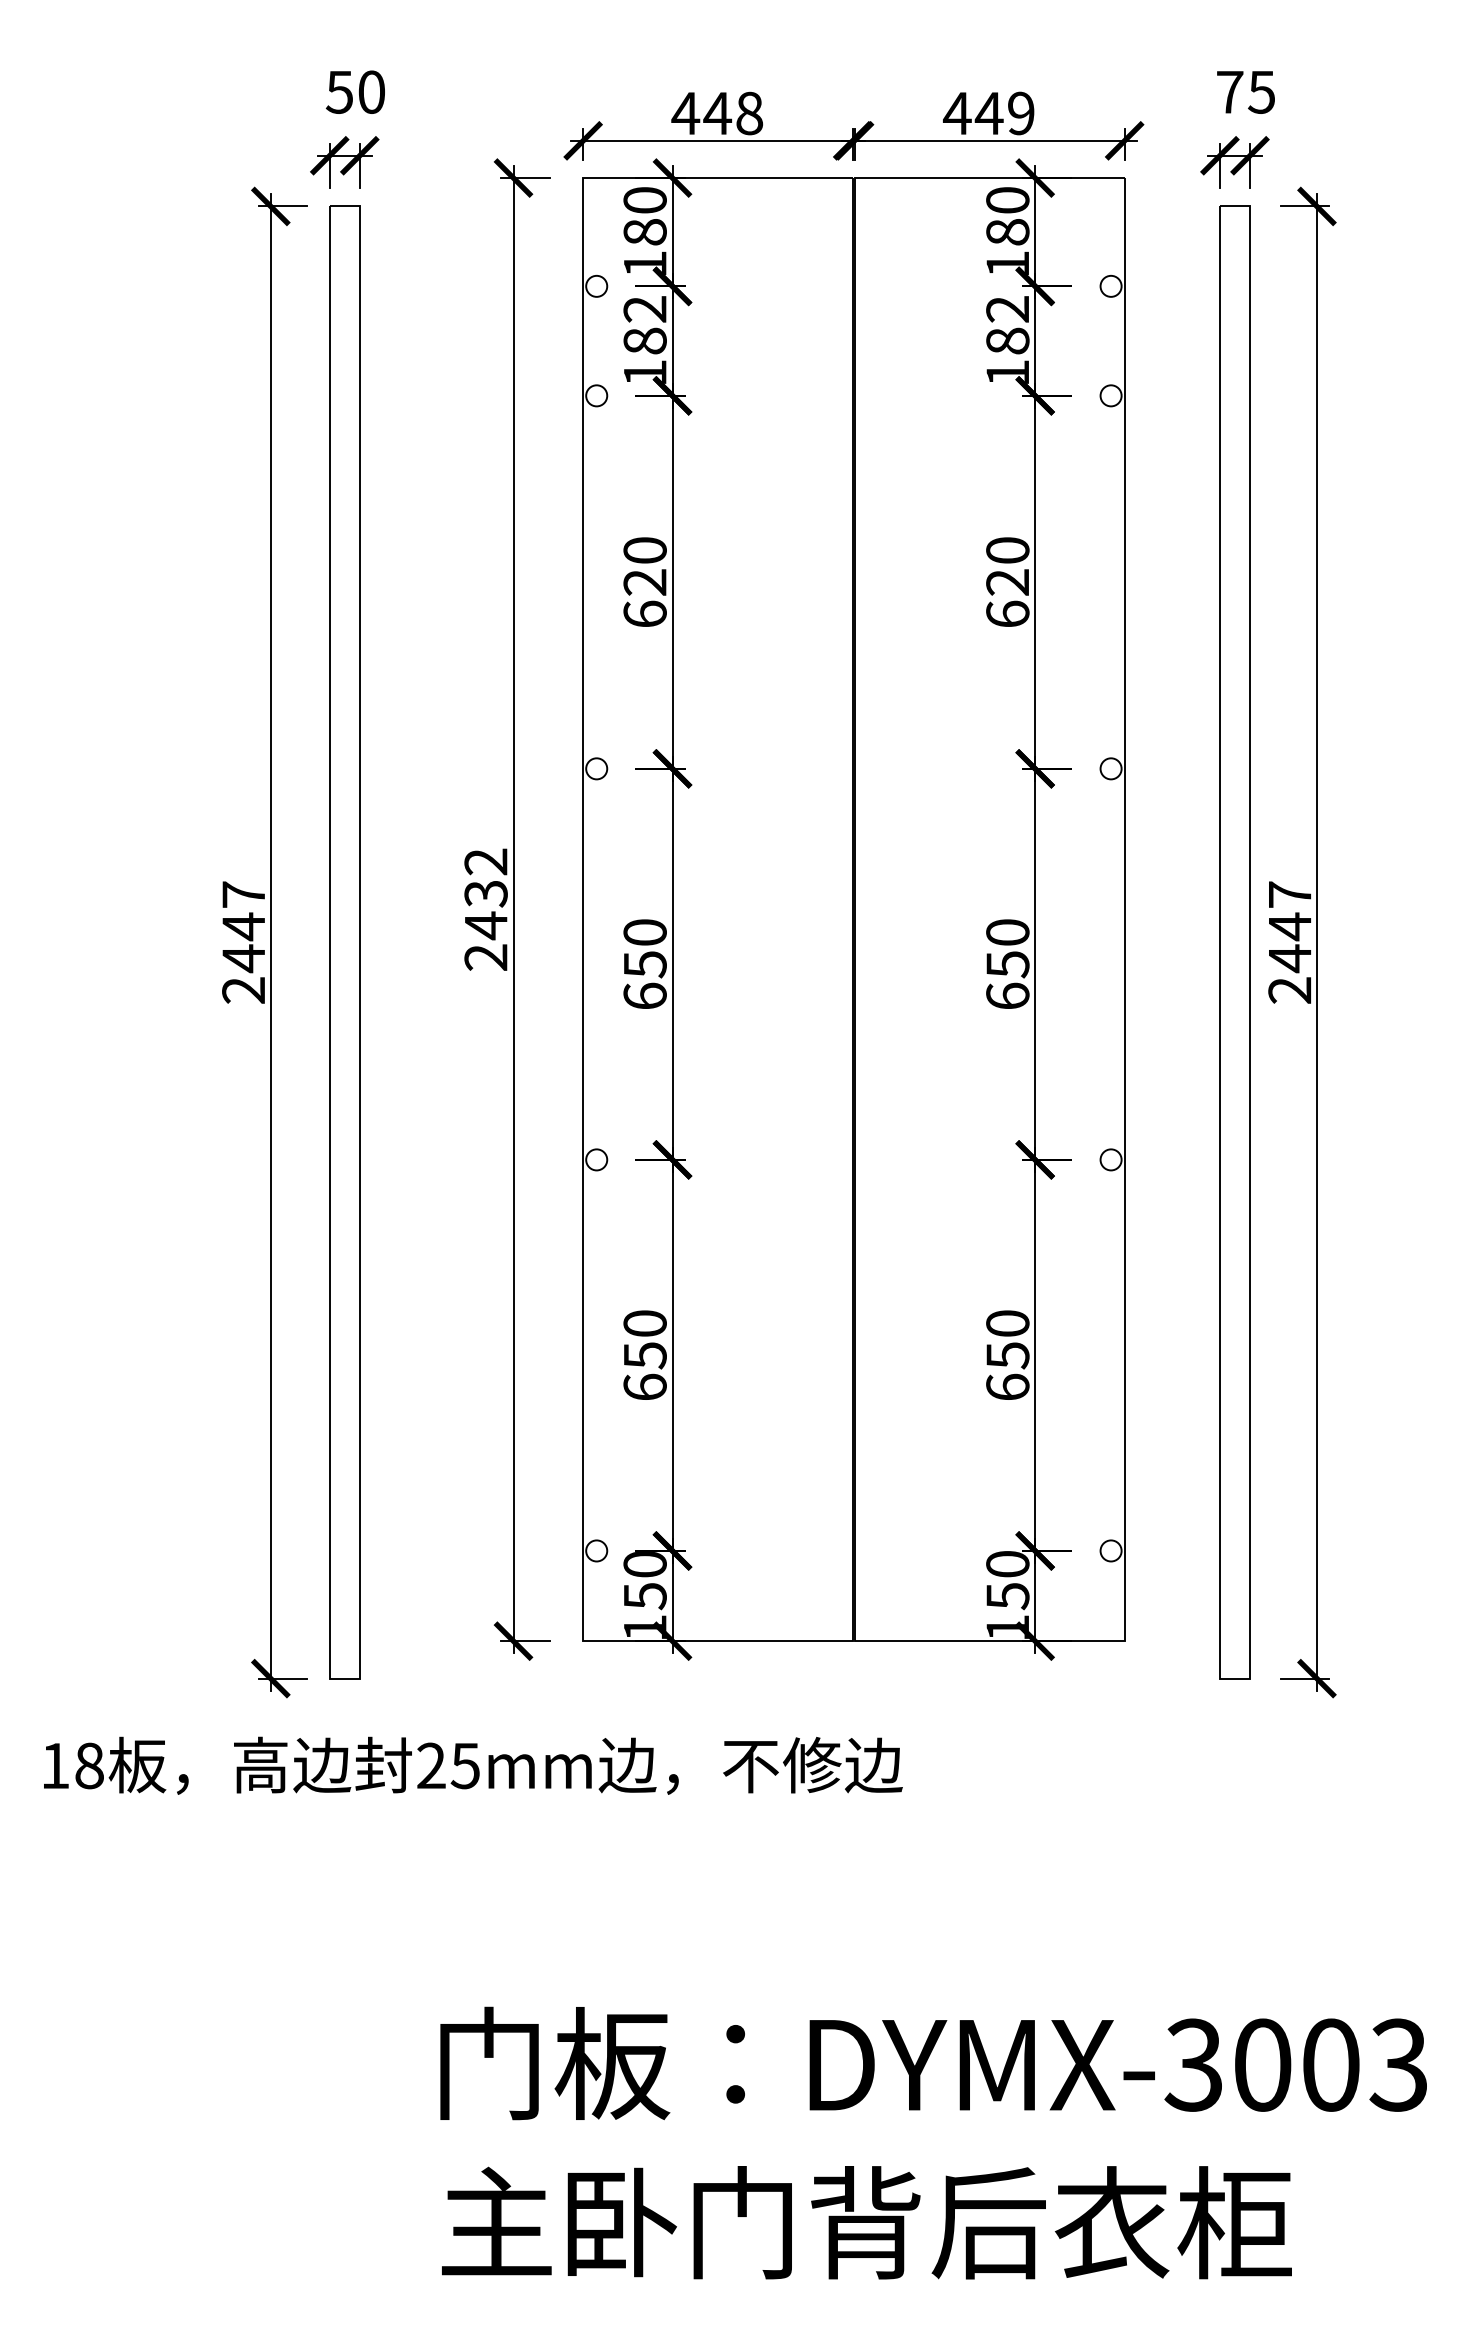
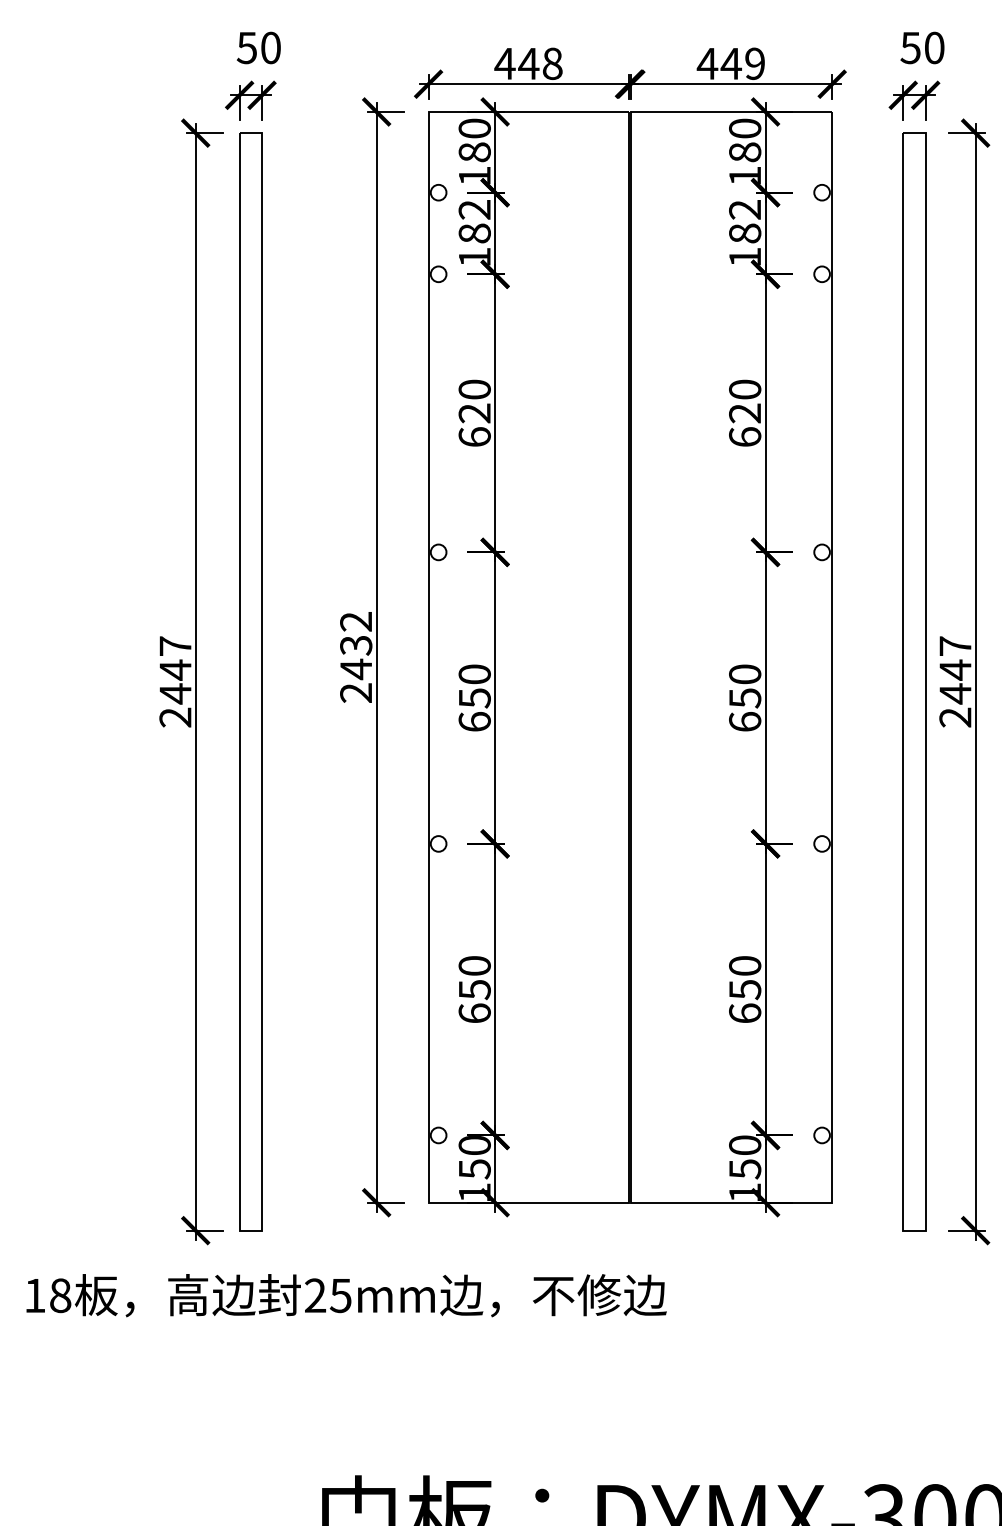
text: (1245, 91) -> (922, 47), 75 -> 50

